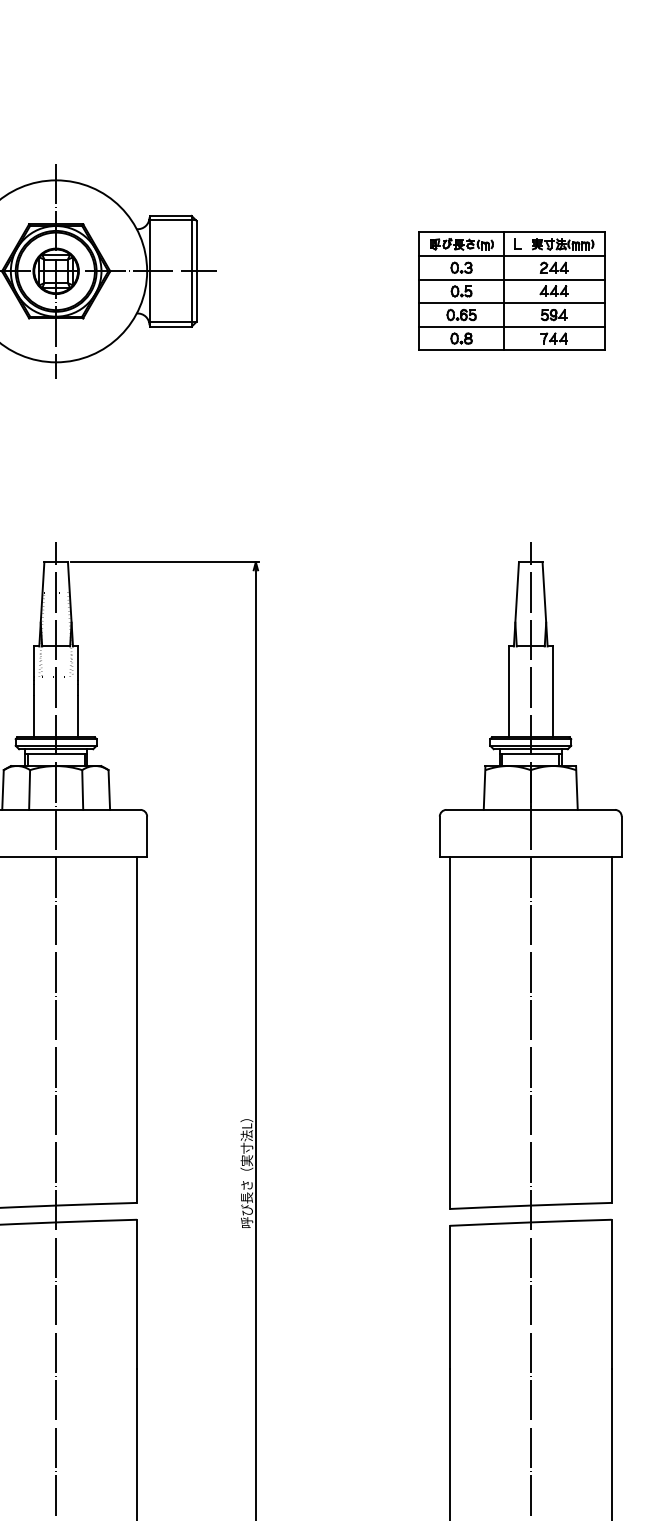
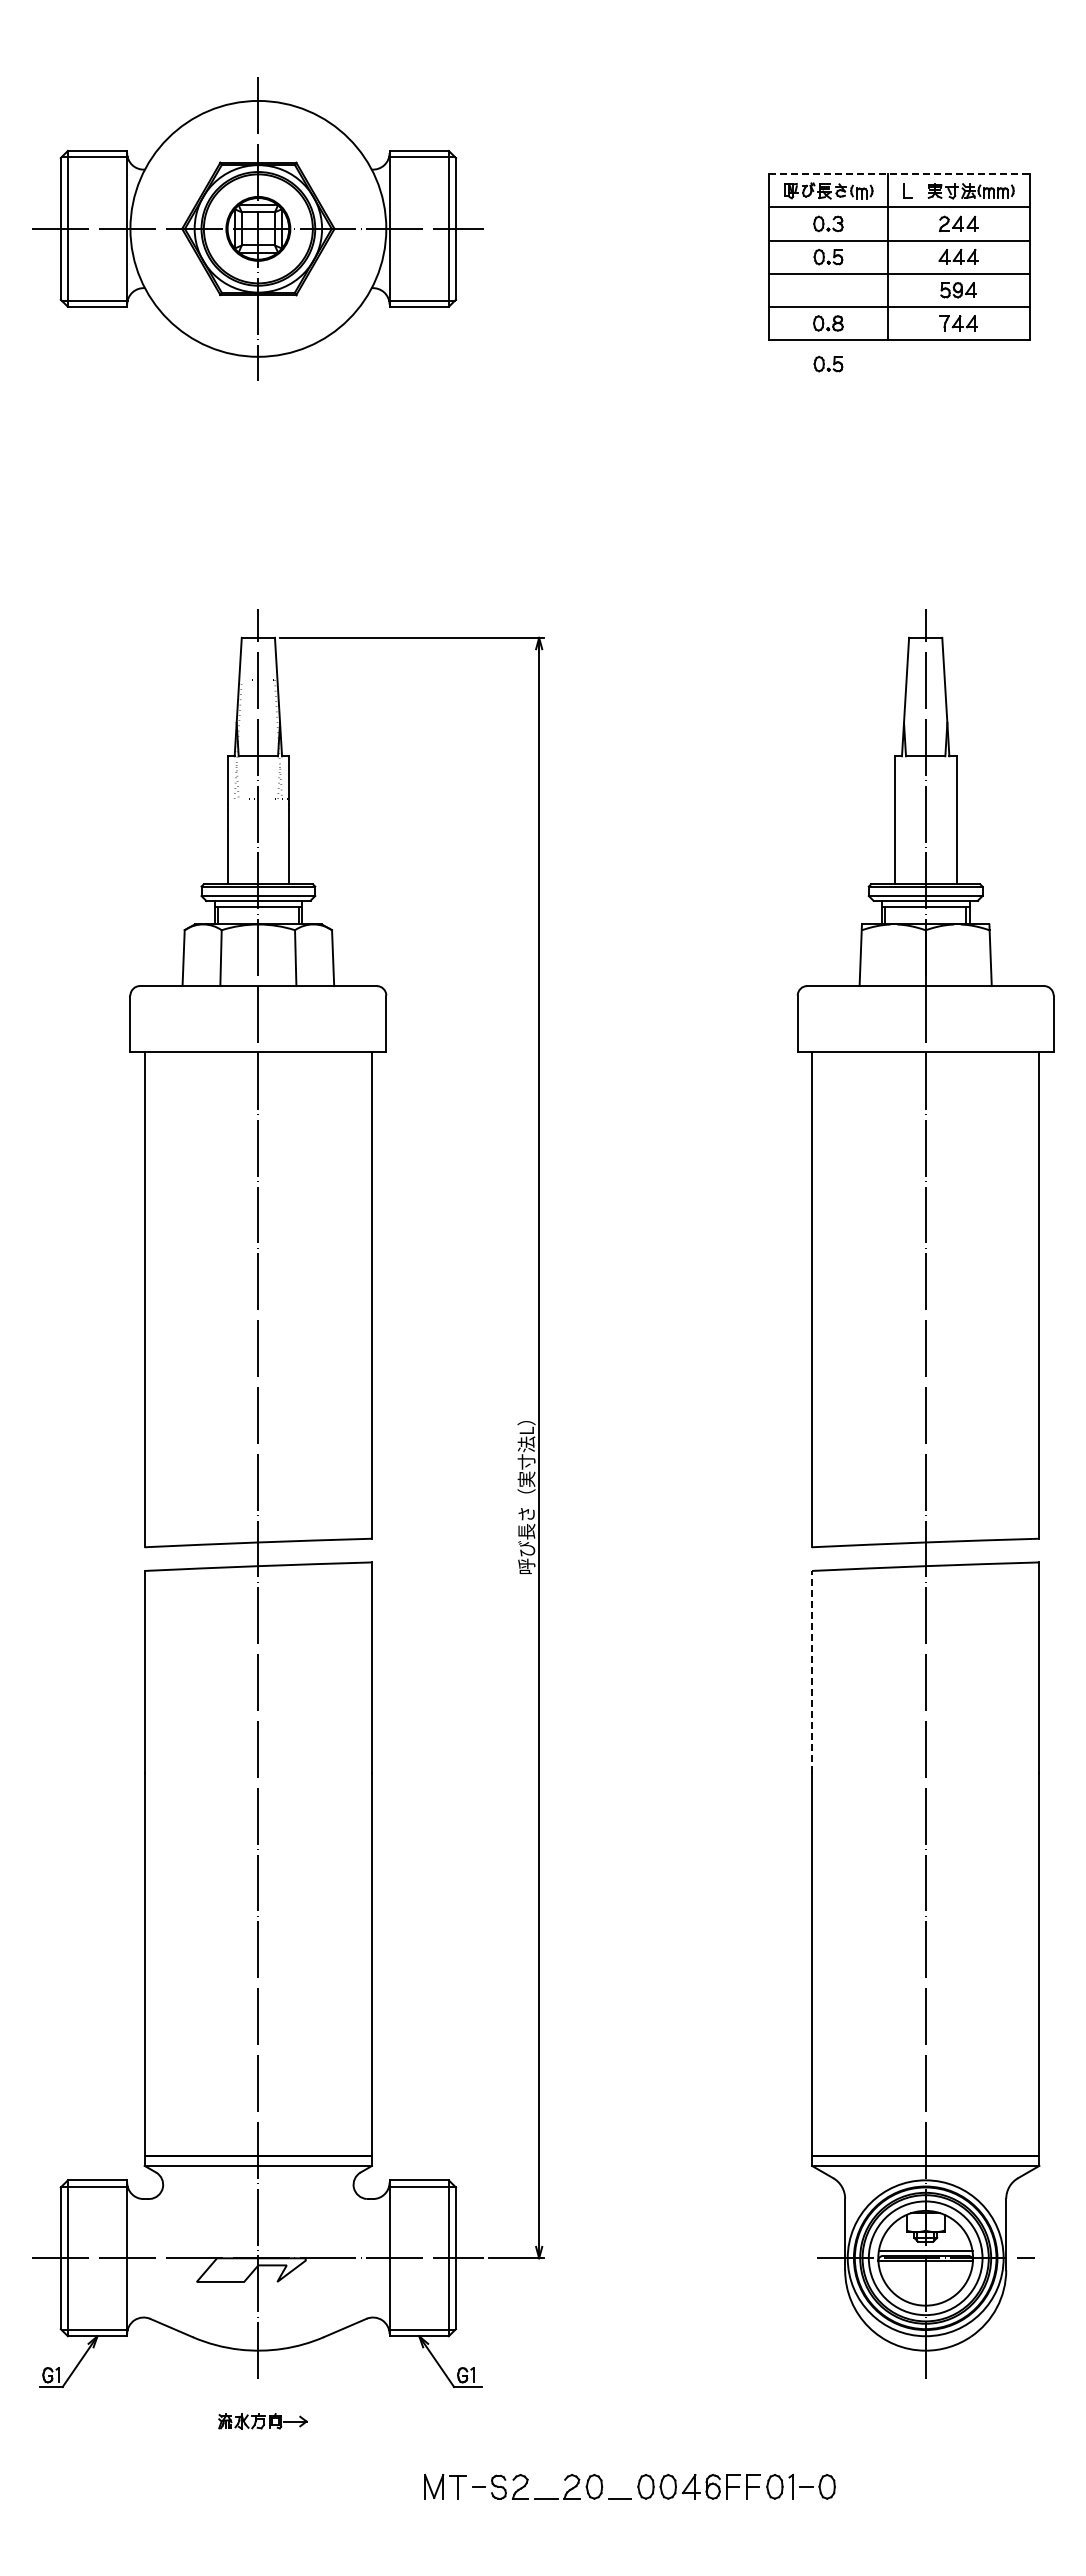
line: (512, 232) -> (899, 174), solid -> dashed
part: (461, 315) -> (828, 290), removed
part: (461, 367) -> (828, 364), added
line: (449, 1297) -> (811, 1671), solid -> dashed

